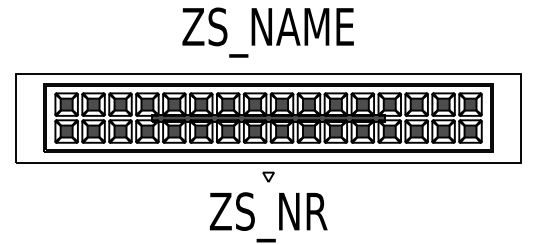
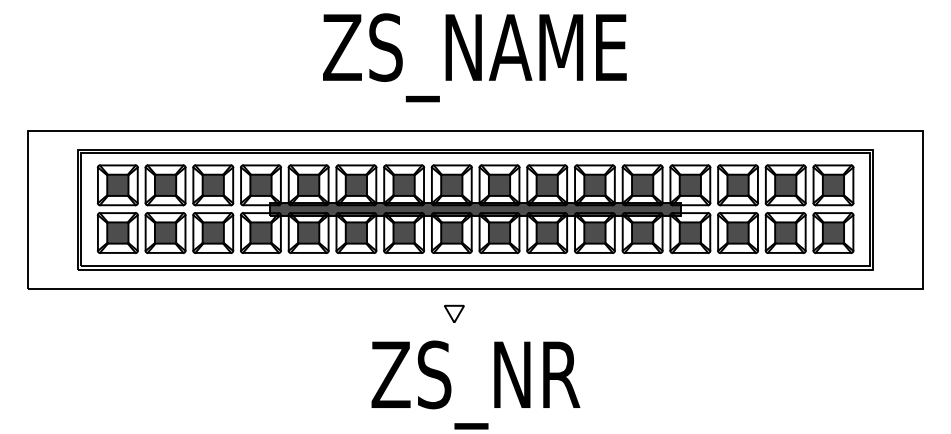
part: (268, 176) -> (454, 312), moved

